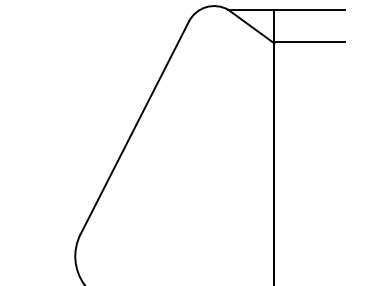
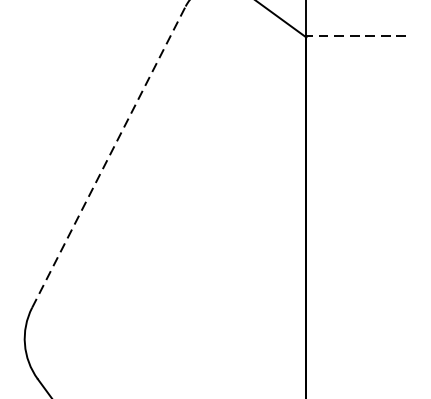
line: (309, 42) -> (356, 36), solid -> dashed
line: (135, 127) -> (109, 156), solid -> dashed

